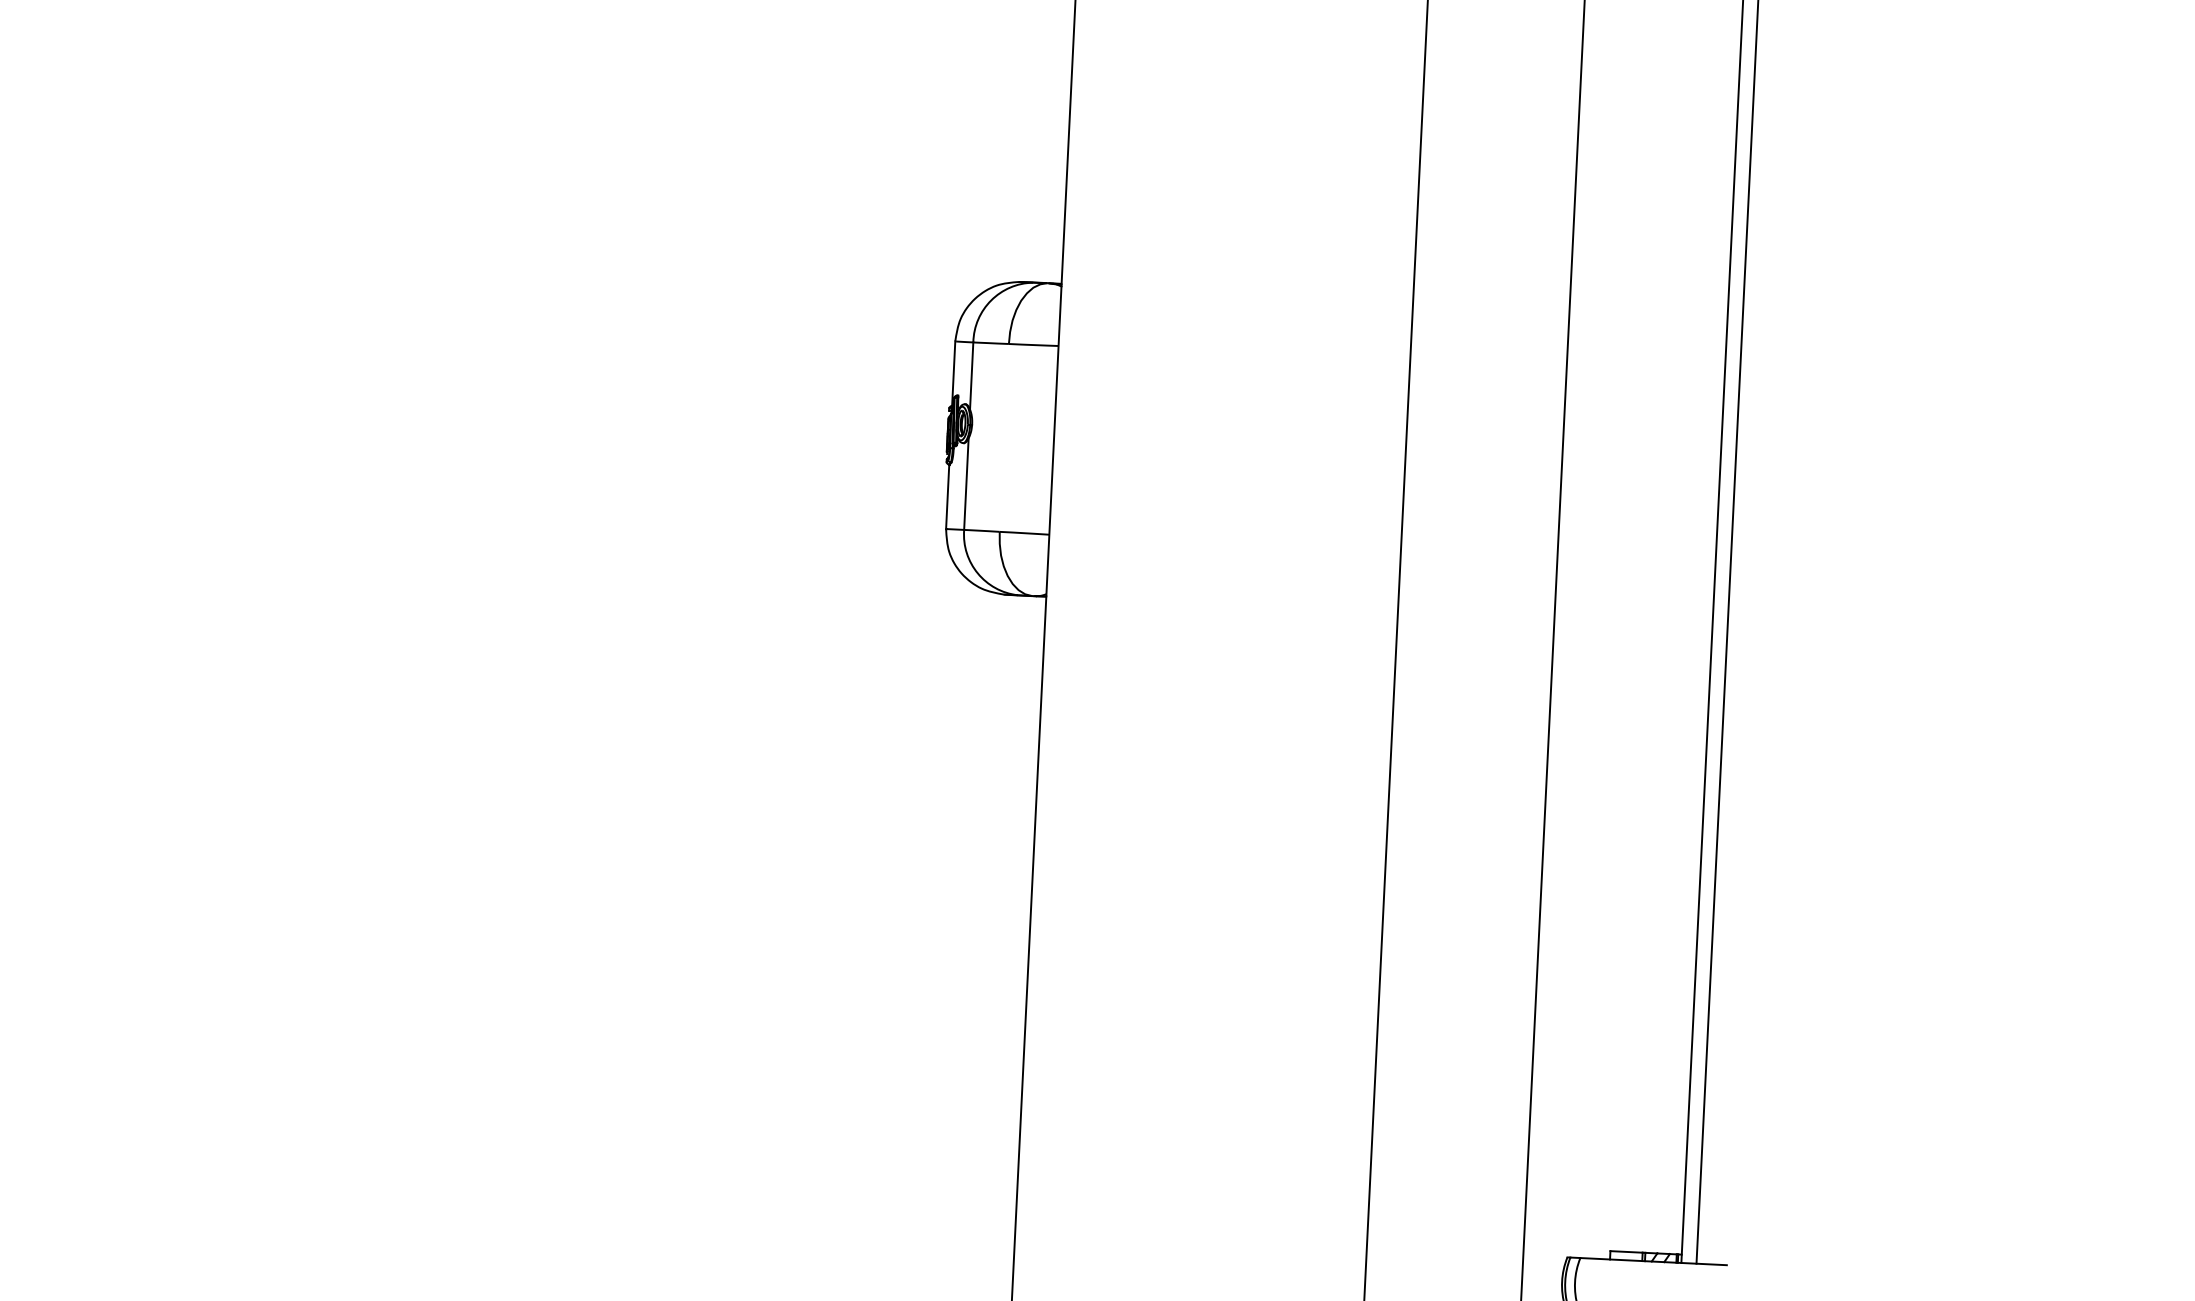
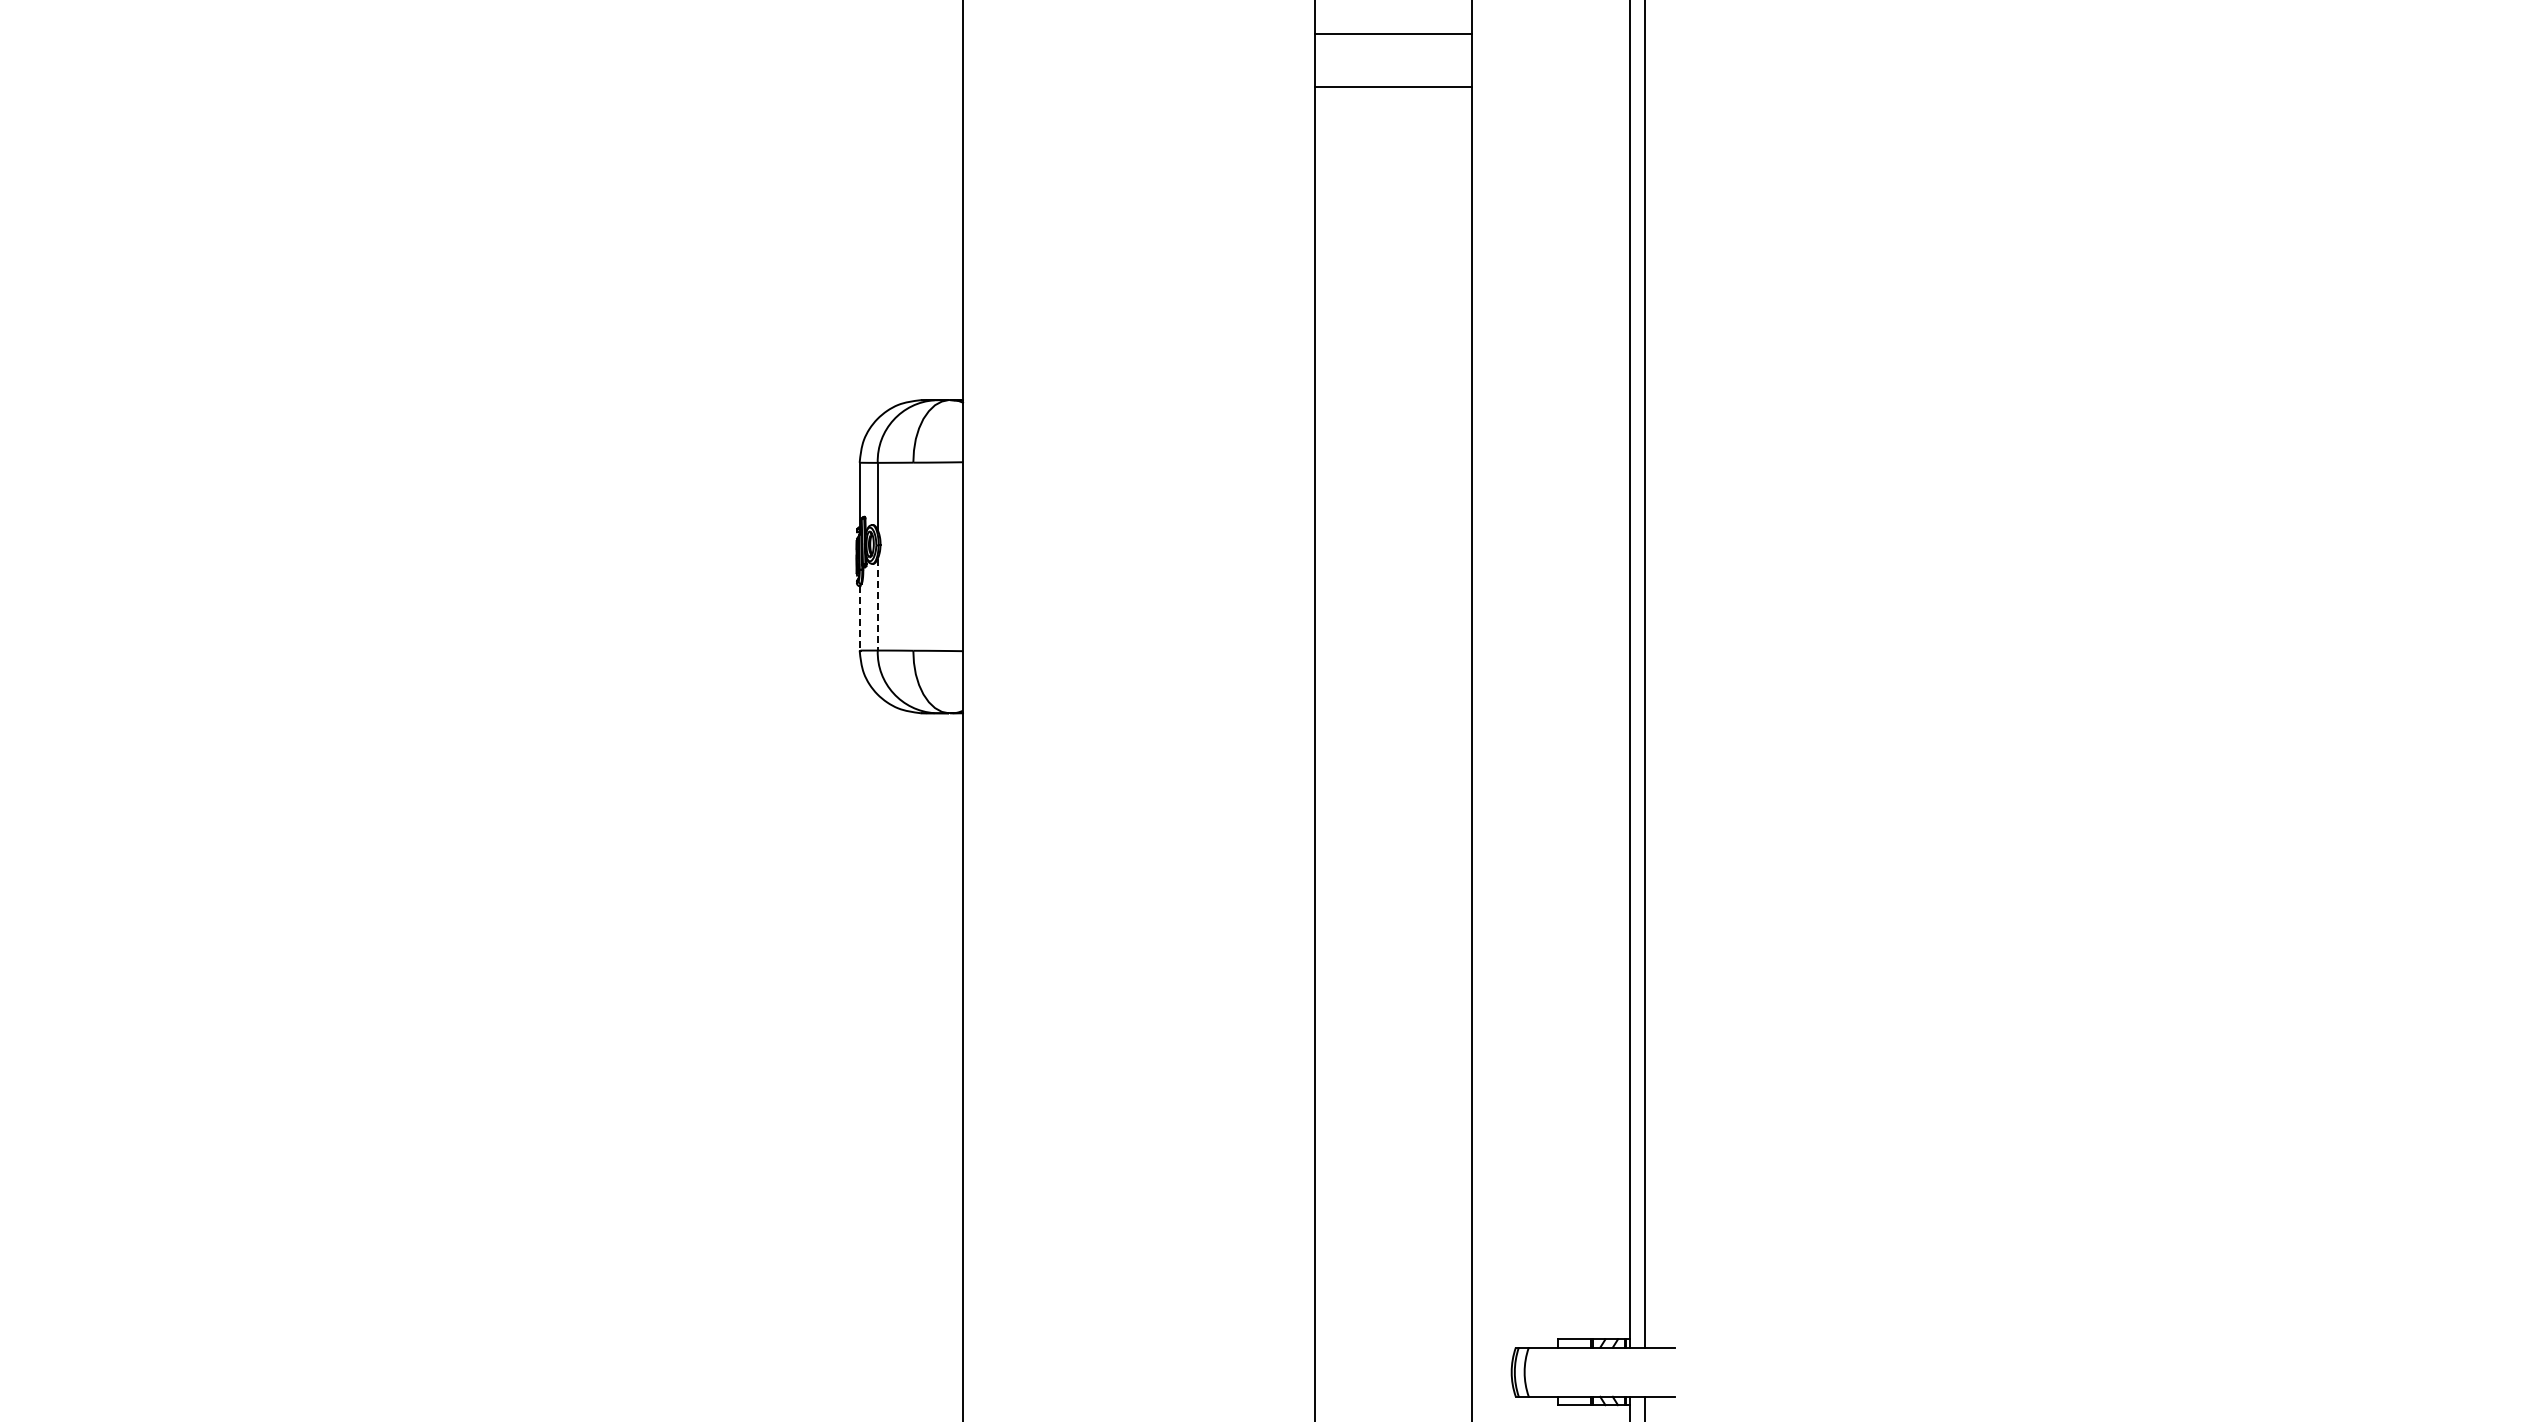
line: (966, 483) -> (877, 604), solid -> dashed
line: (947, 497) -> (859, 618), solid -> dashed

